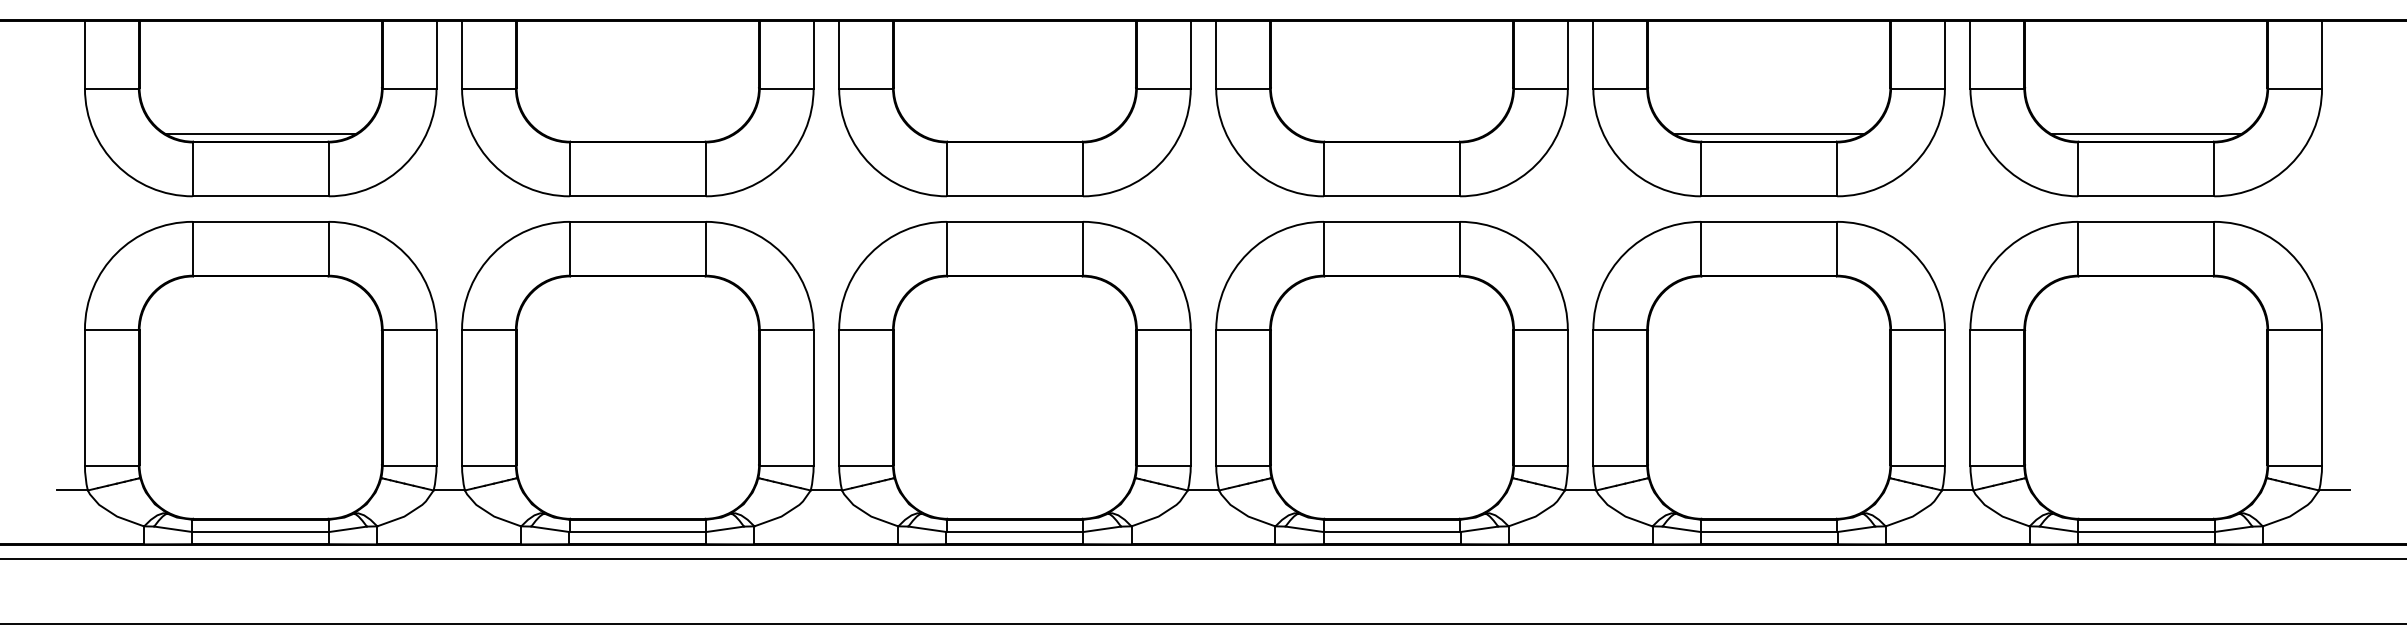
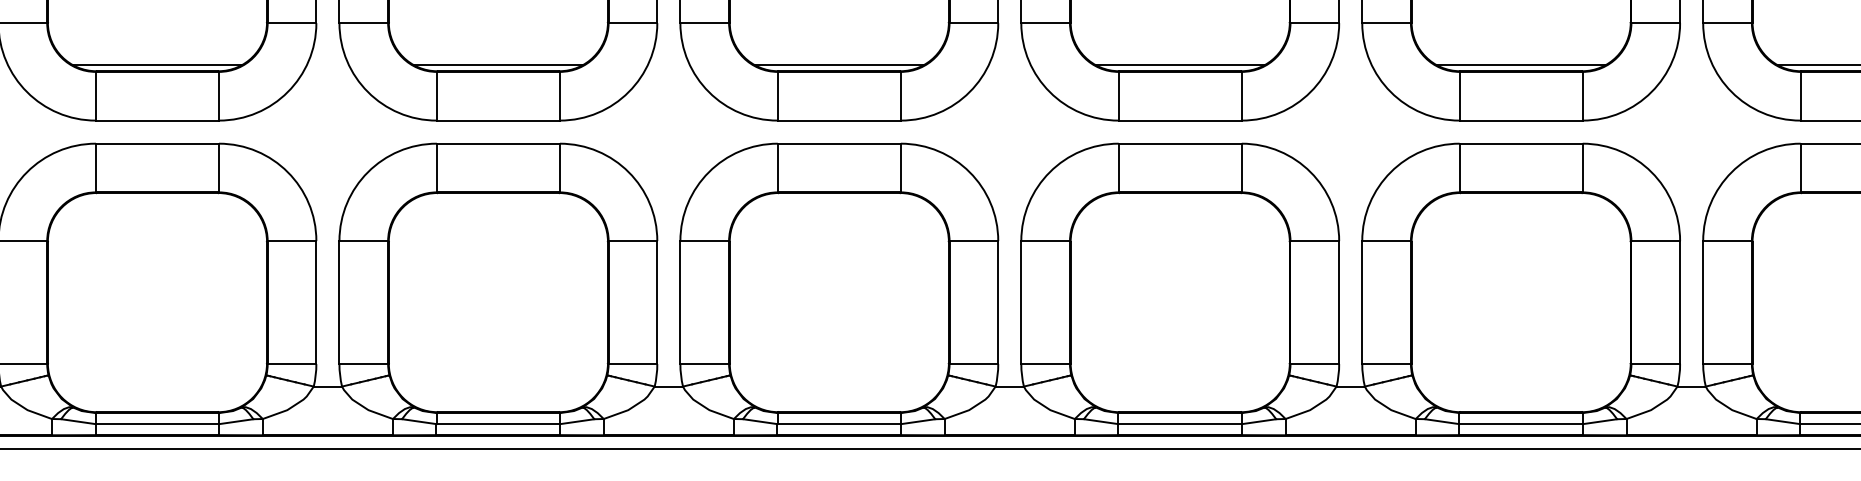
line: (637, 134) -> (498, 64), added
line: (1014, 134) -> (838, 64), added
line: (1391, 134) -> (1179, 64), added

